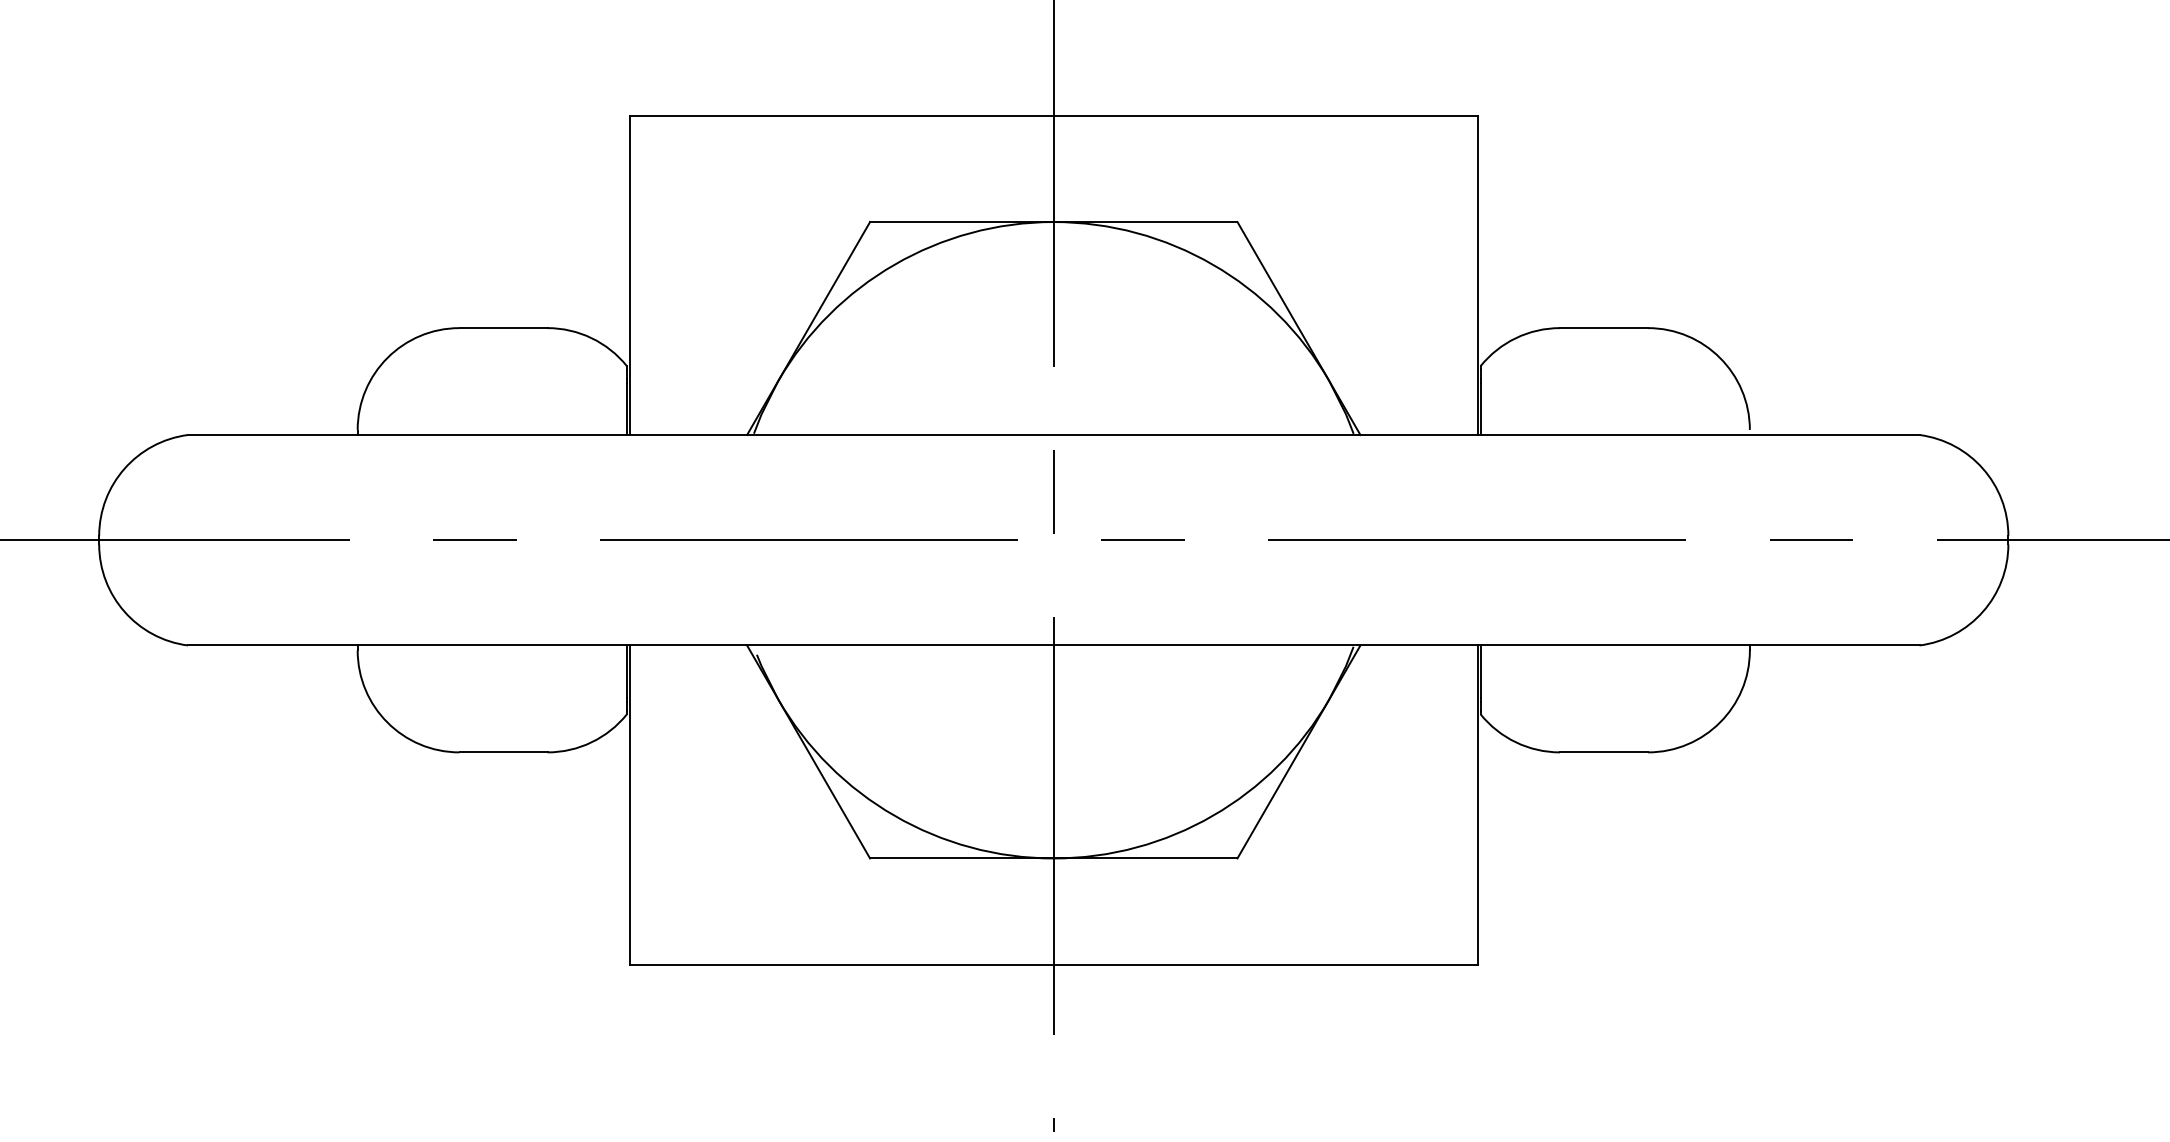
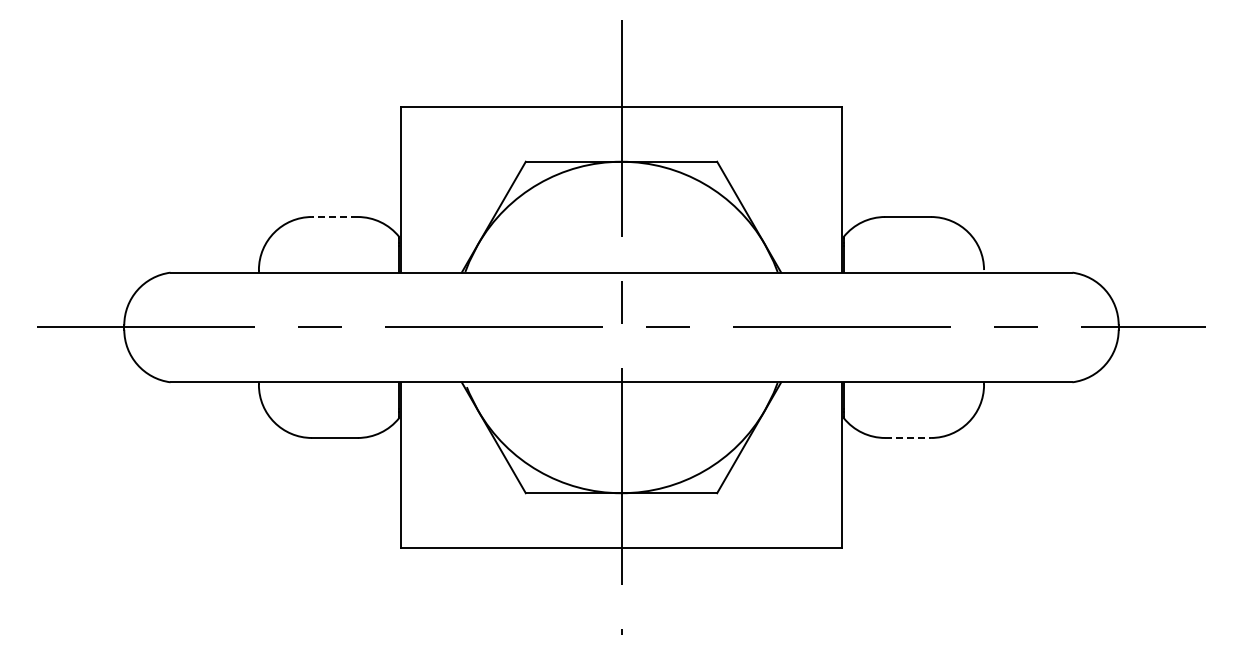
line: (502, 329) -> (334, 217), solid -> dashed
line: (1604, 751) -> (908, 437), solid -> dashed

